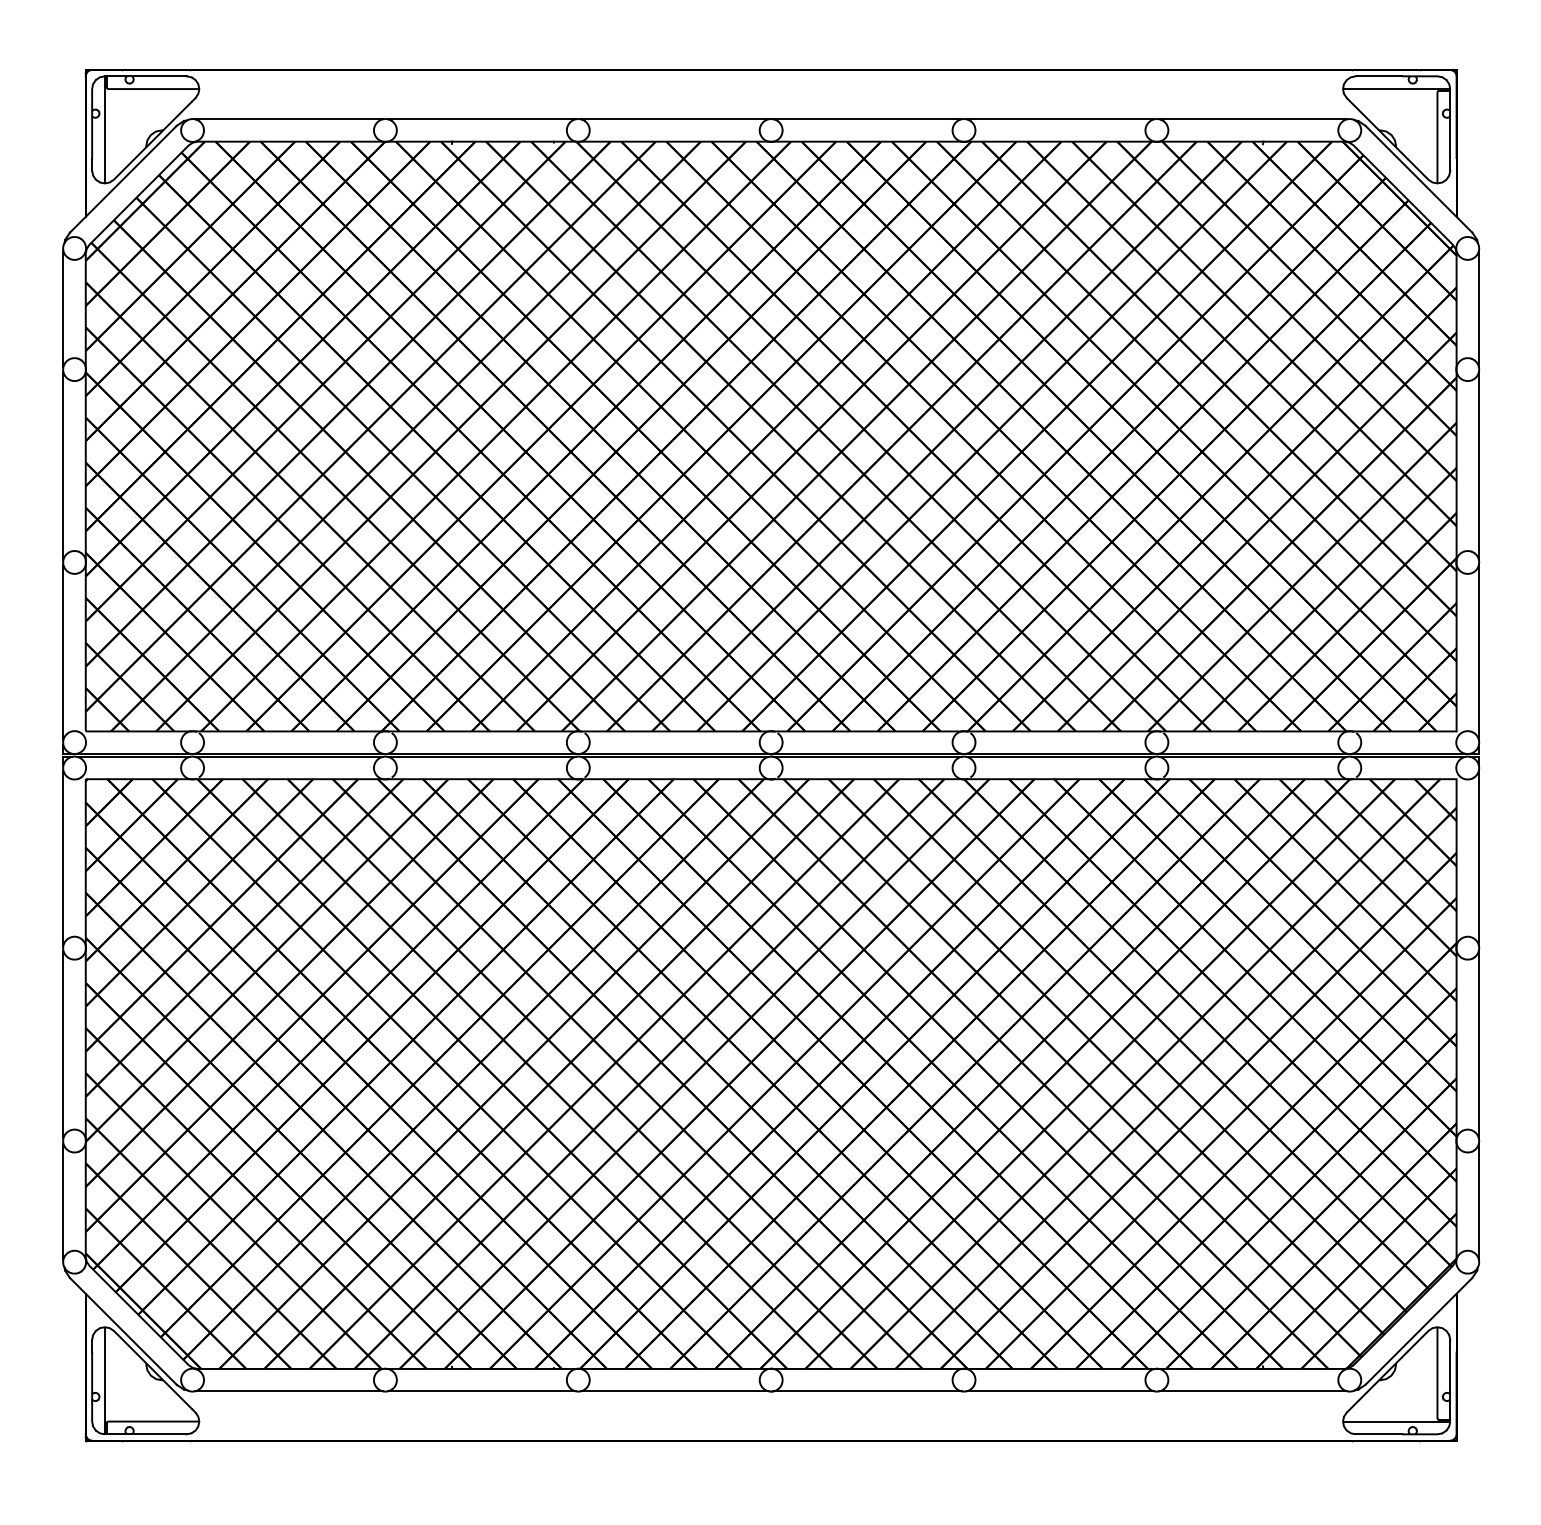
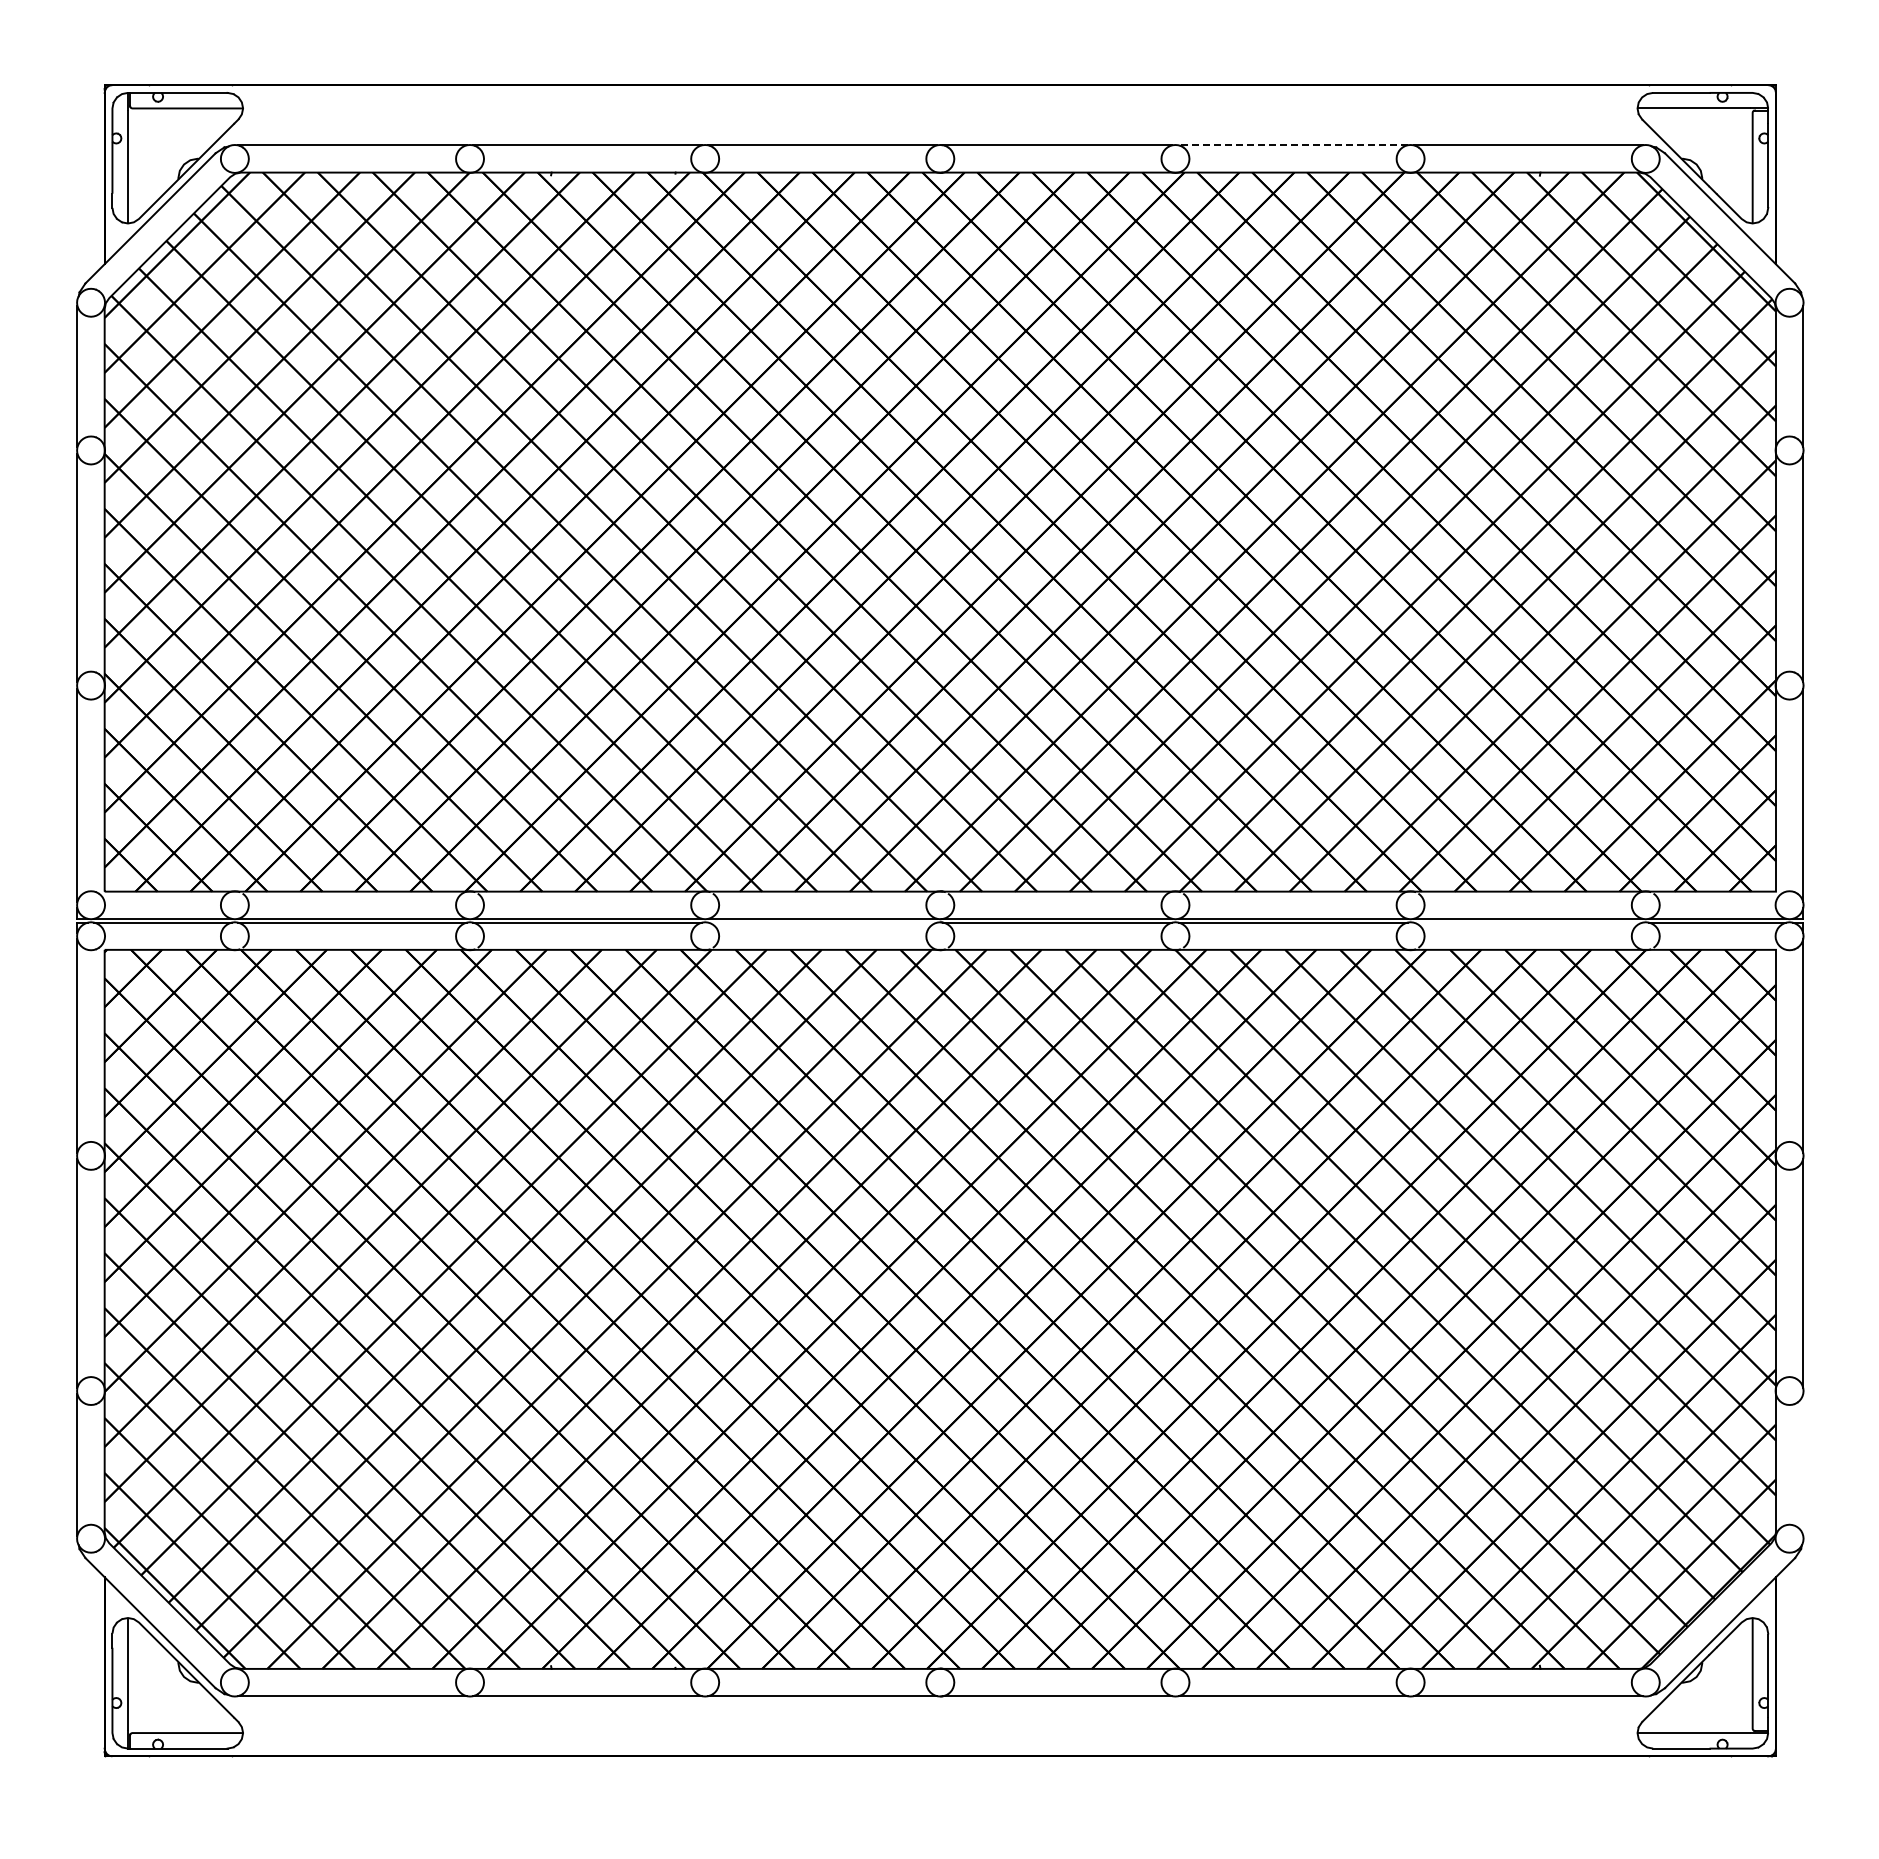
line: (1060, 119) -> (1292, 145), solid -> dashed
line: (674, 756) -> (822, 922), removed
line: (1252, 756) -> (1527, 922), removed
line: (1479, 1201) -> (1803, 1464), removed

